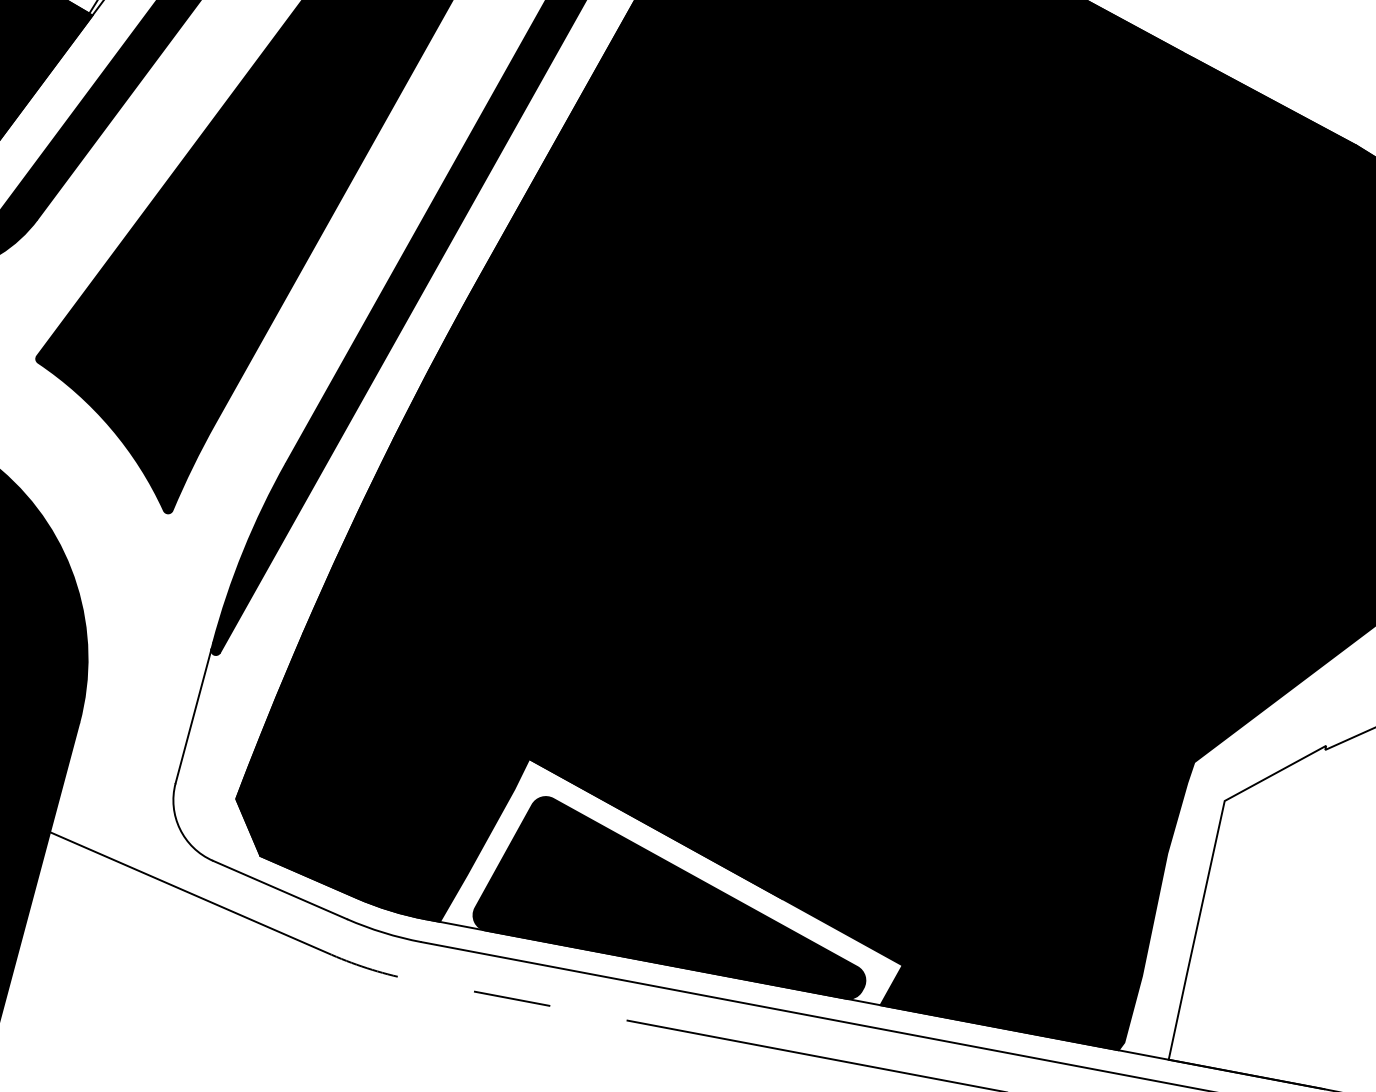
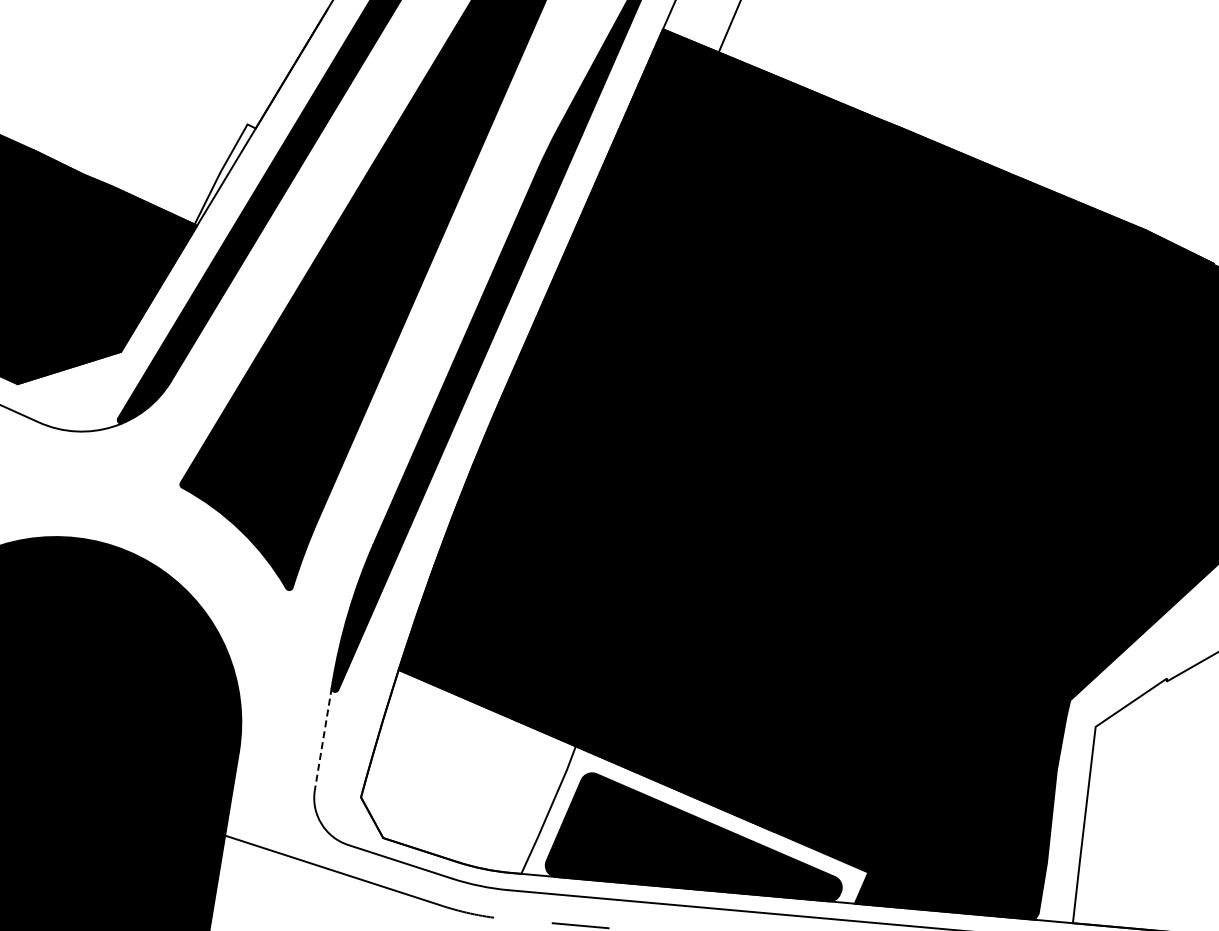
line: (193, 716) -> (323, 739), solid -> dashed
fill: (382, 778) -> (468, 771), removed

